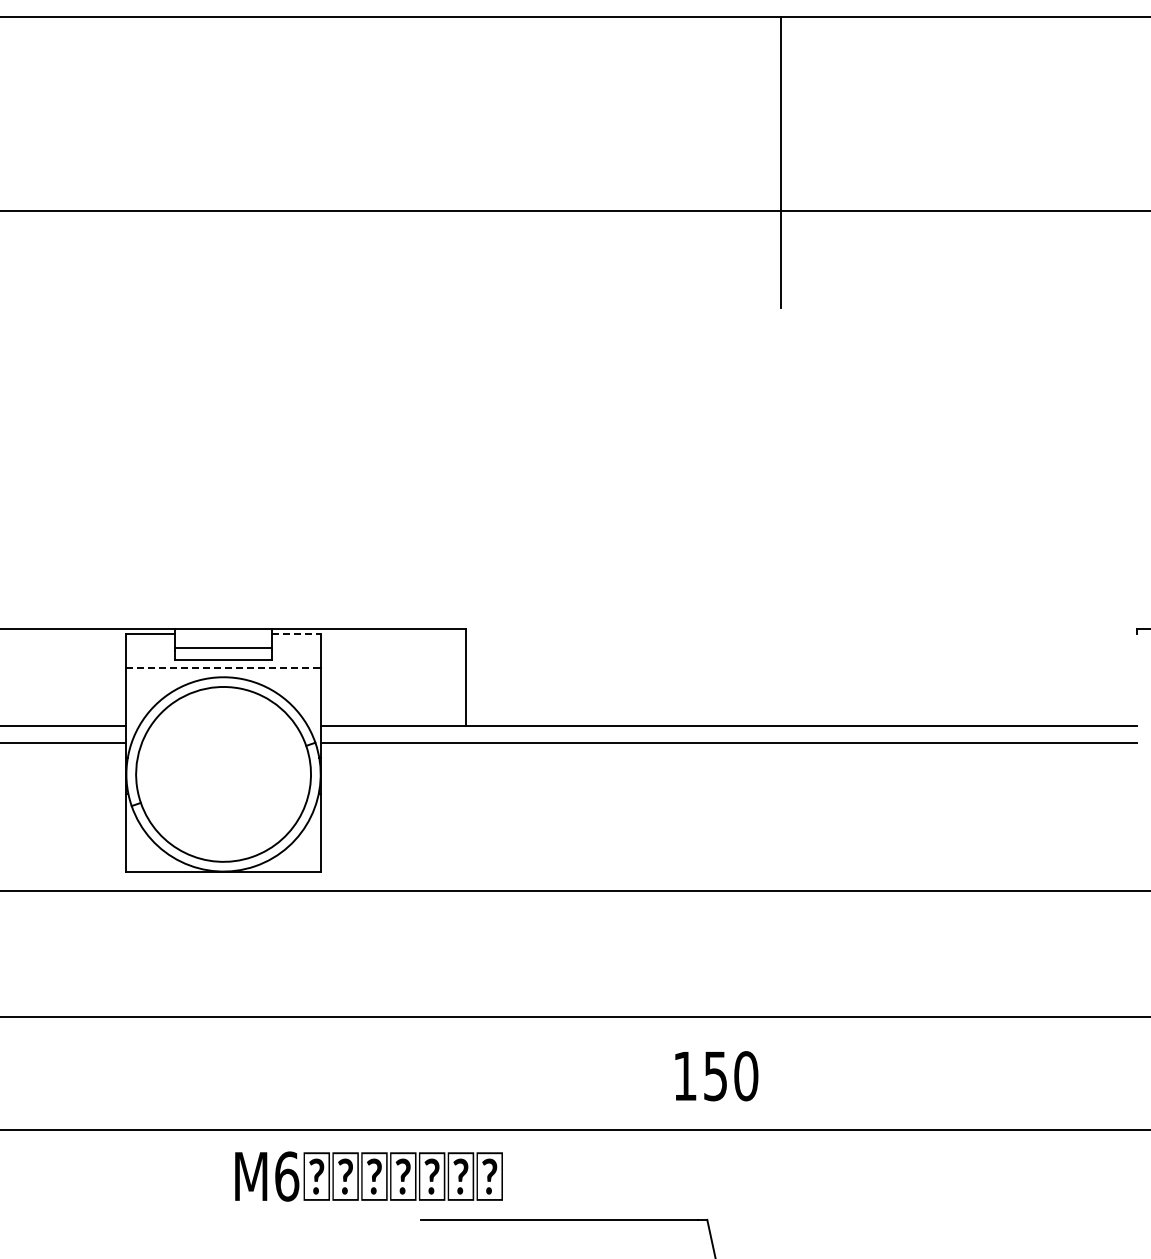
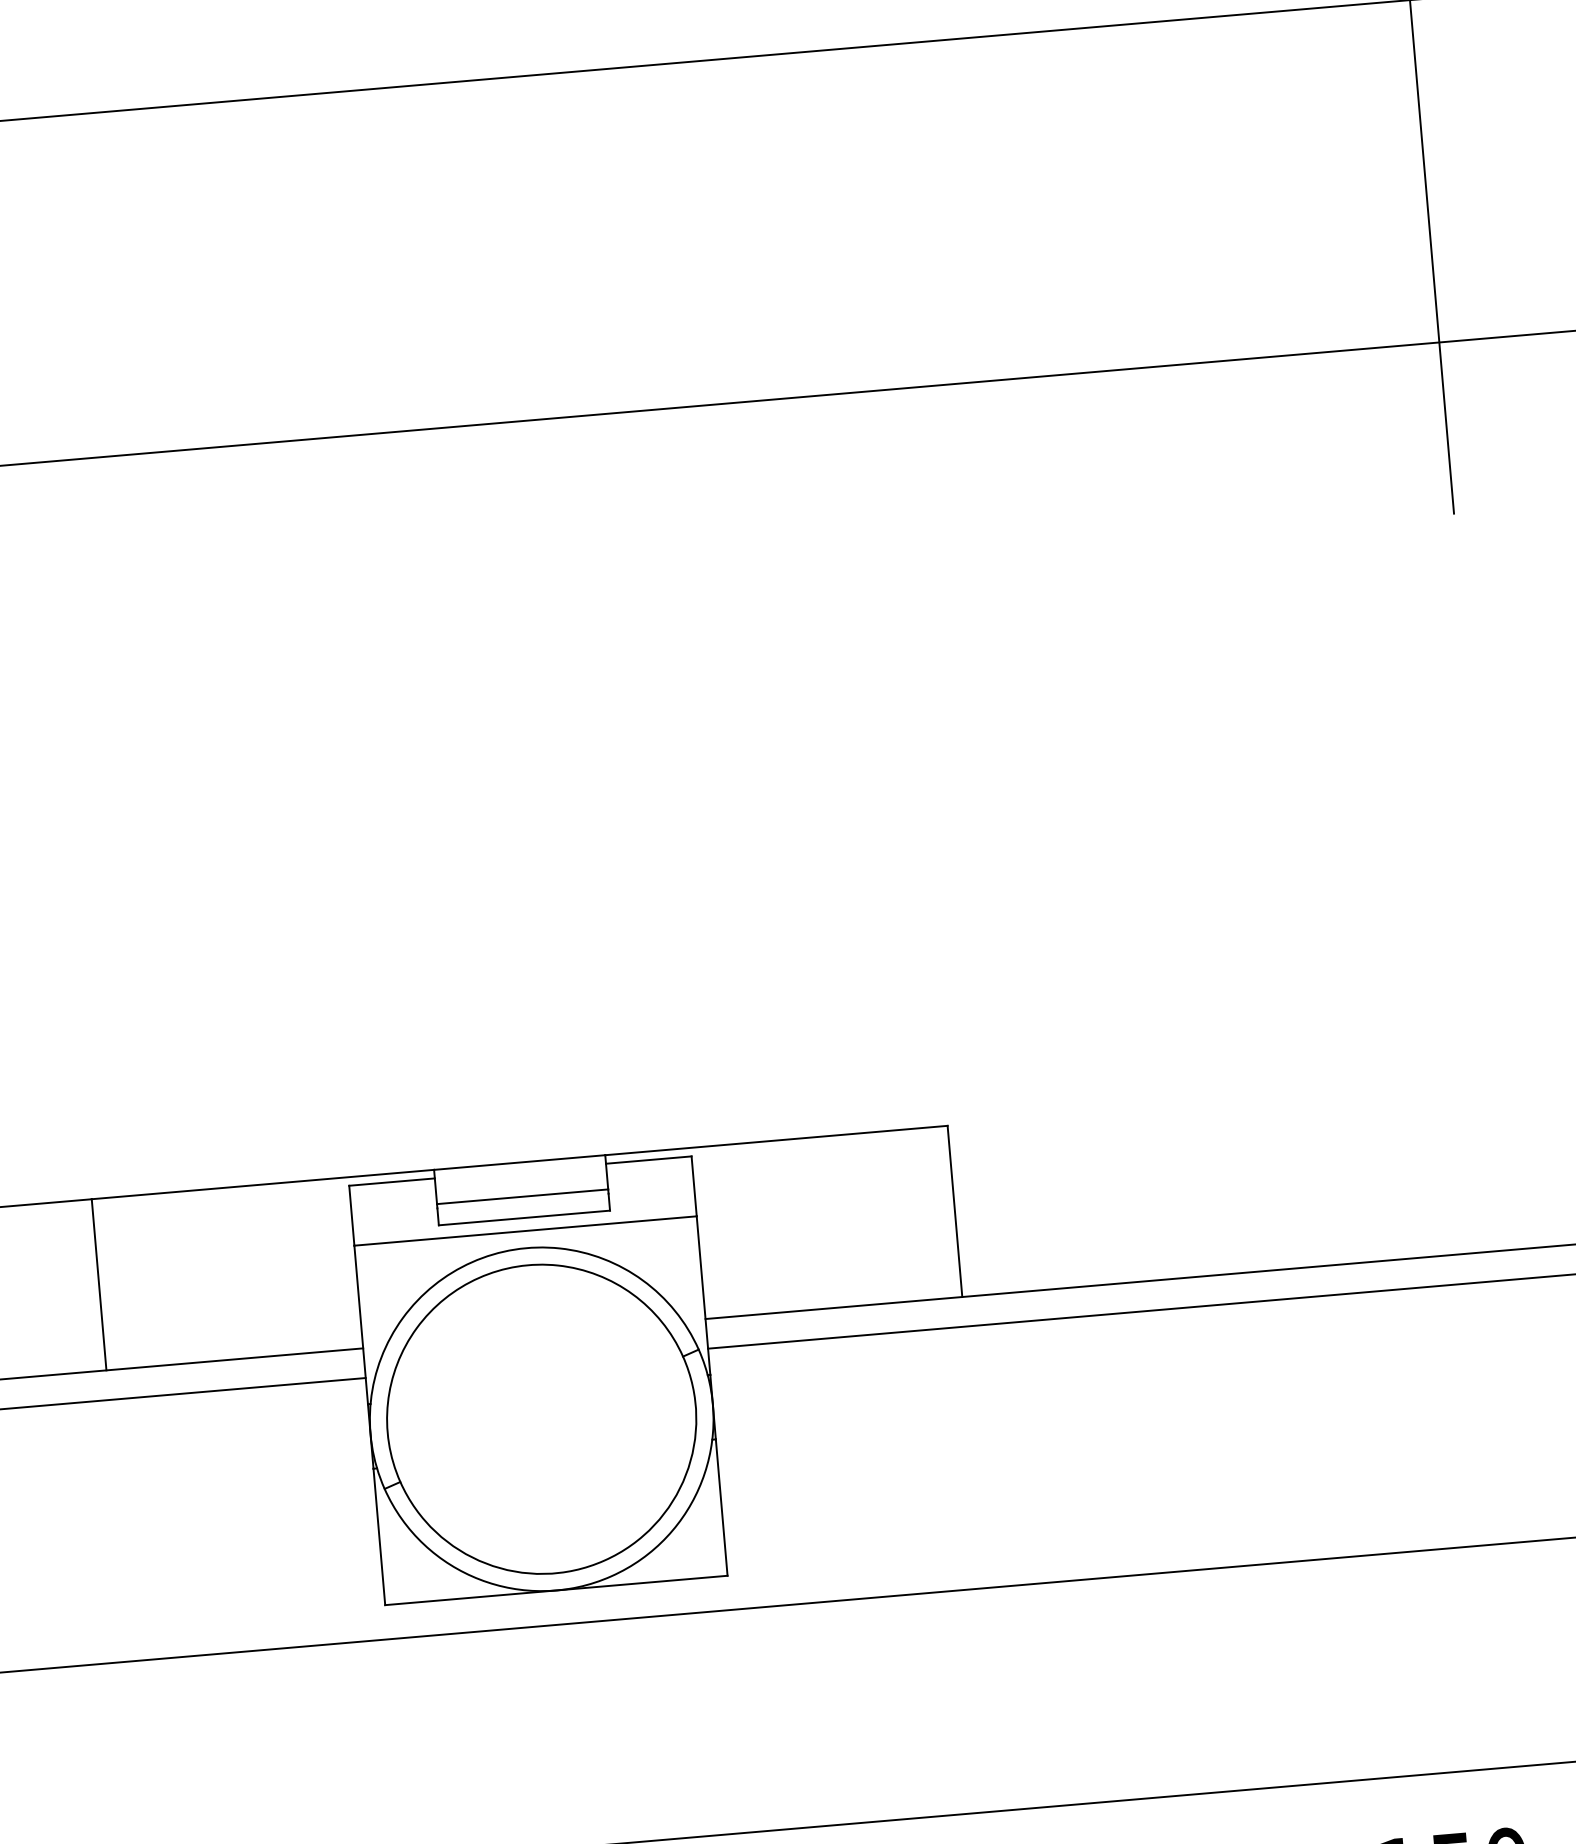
line: (296, 633) -> (648, 1159), dashed -> solid
line: (224, 667) -> (527, 1230), dashed -> solid

